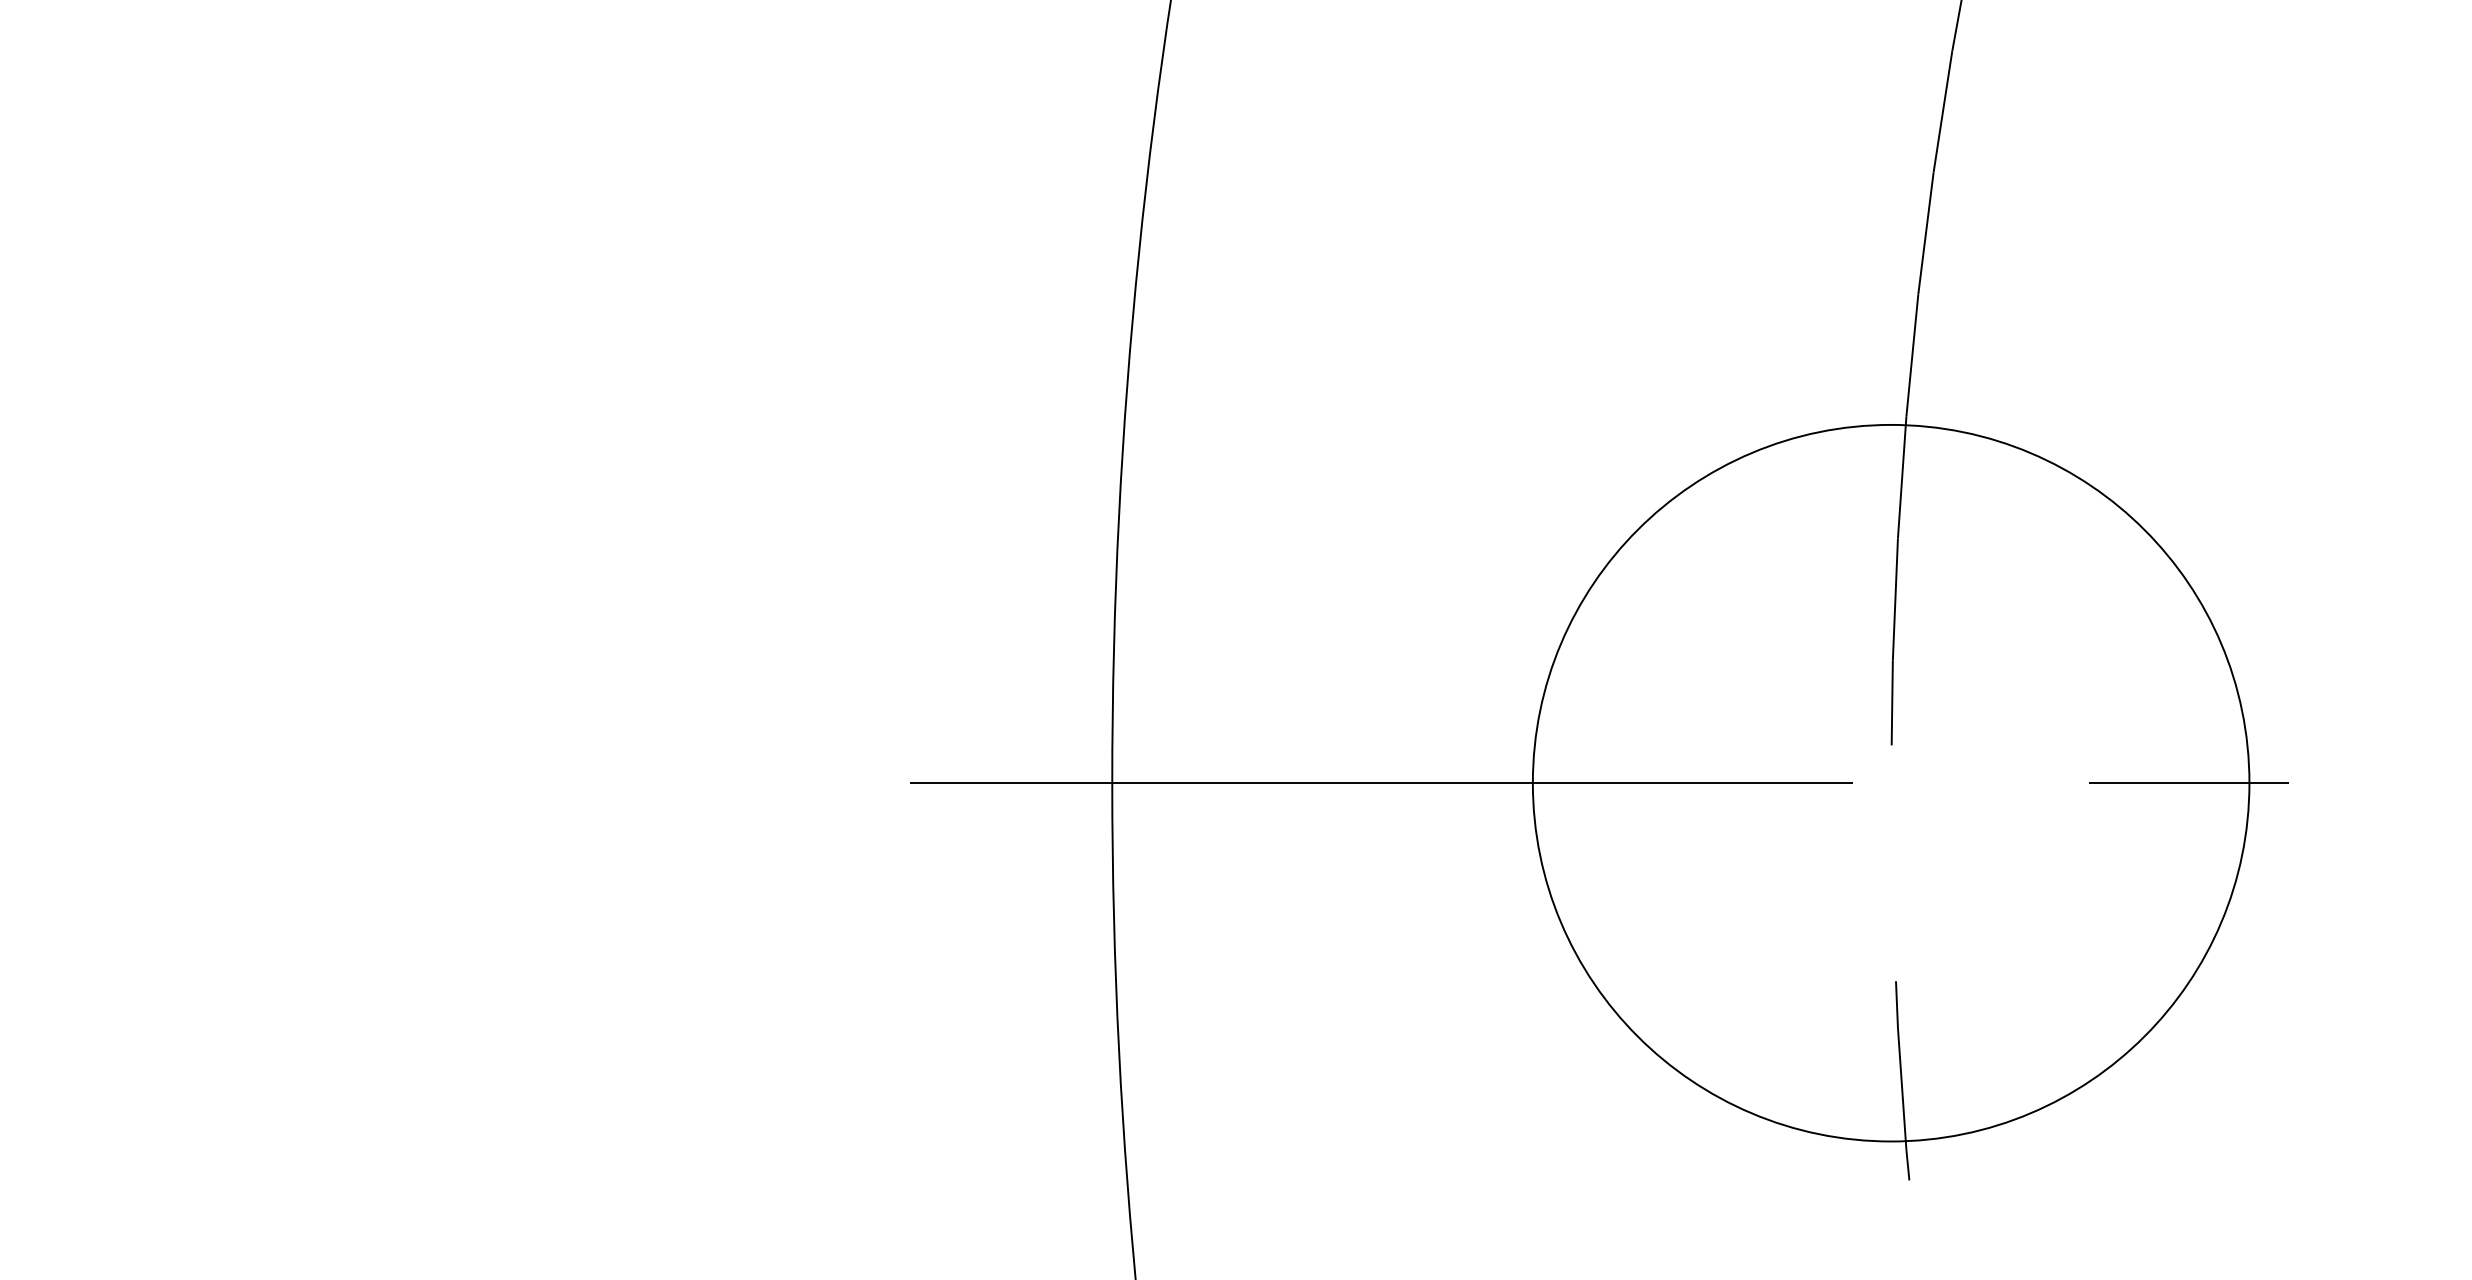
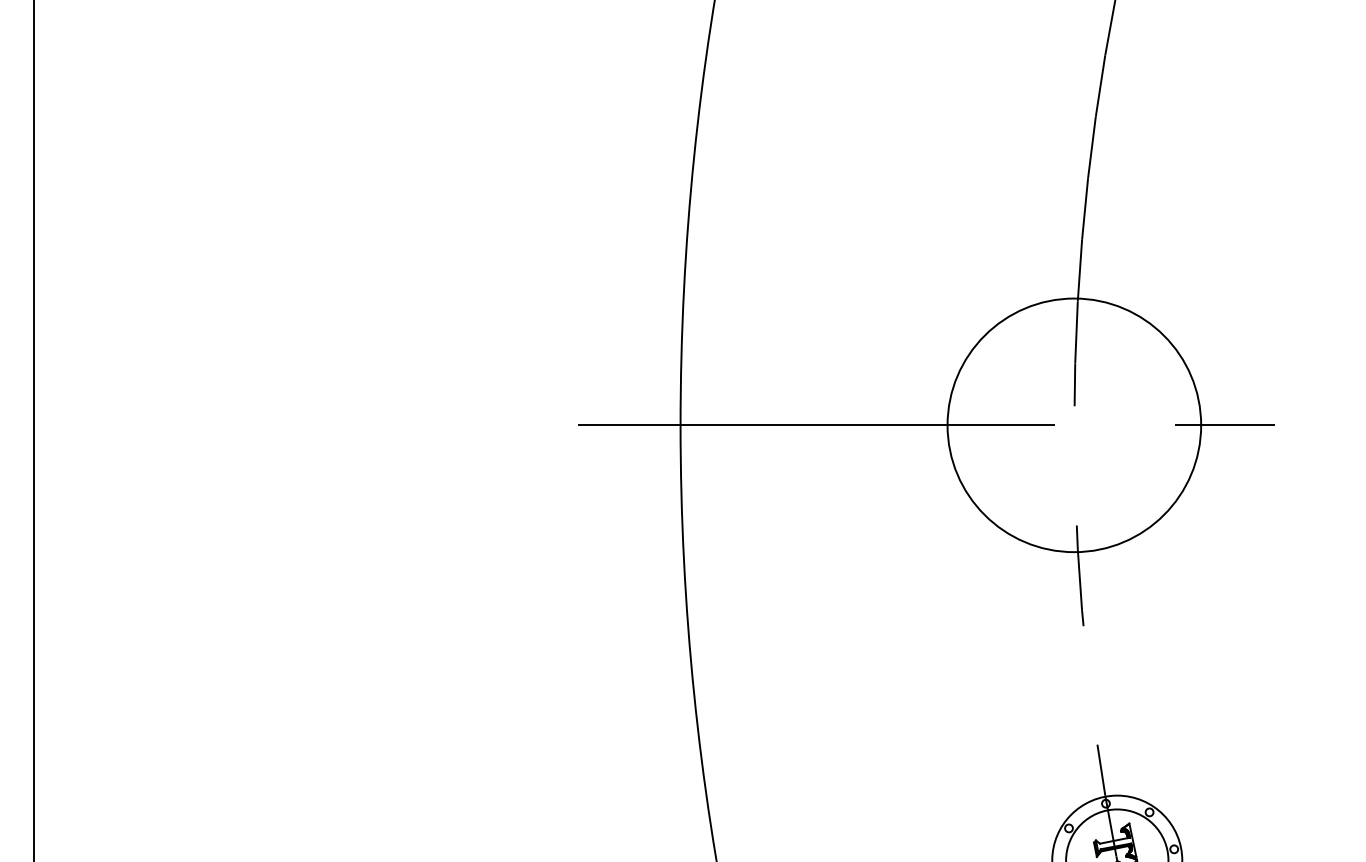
circle: (1891, 783) -> (1074, 425), size x0.7

